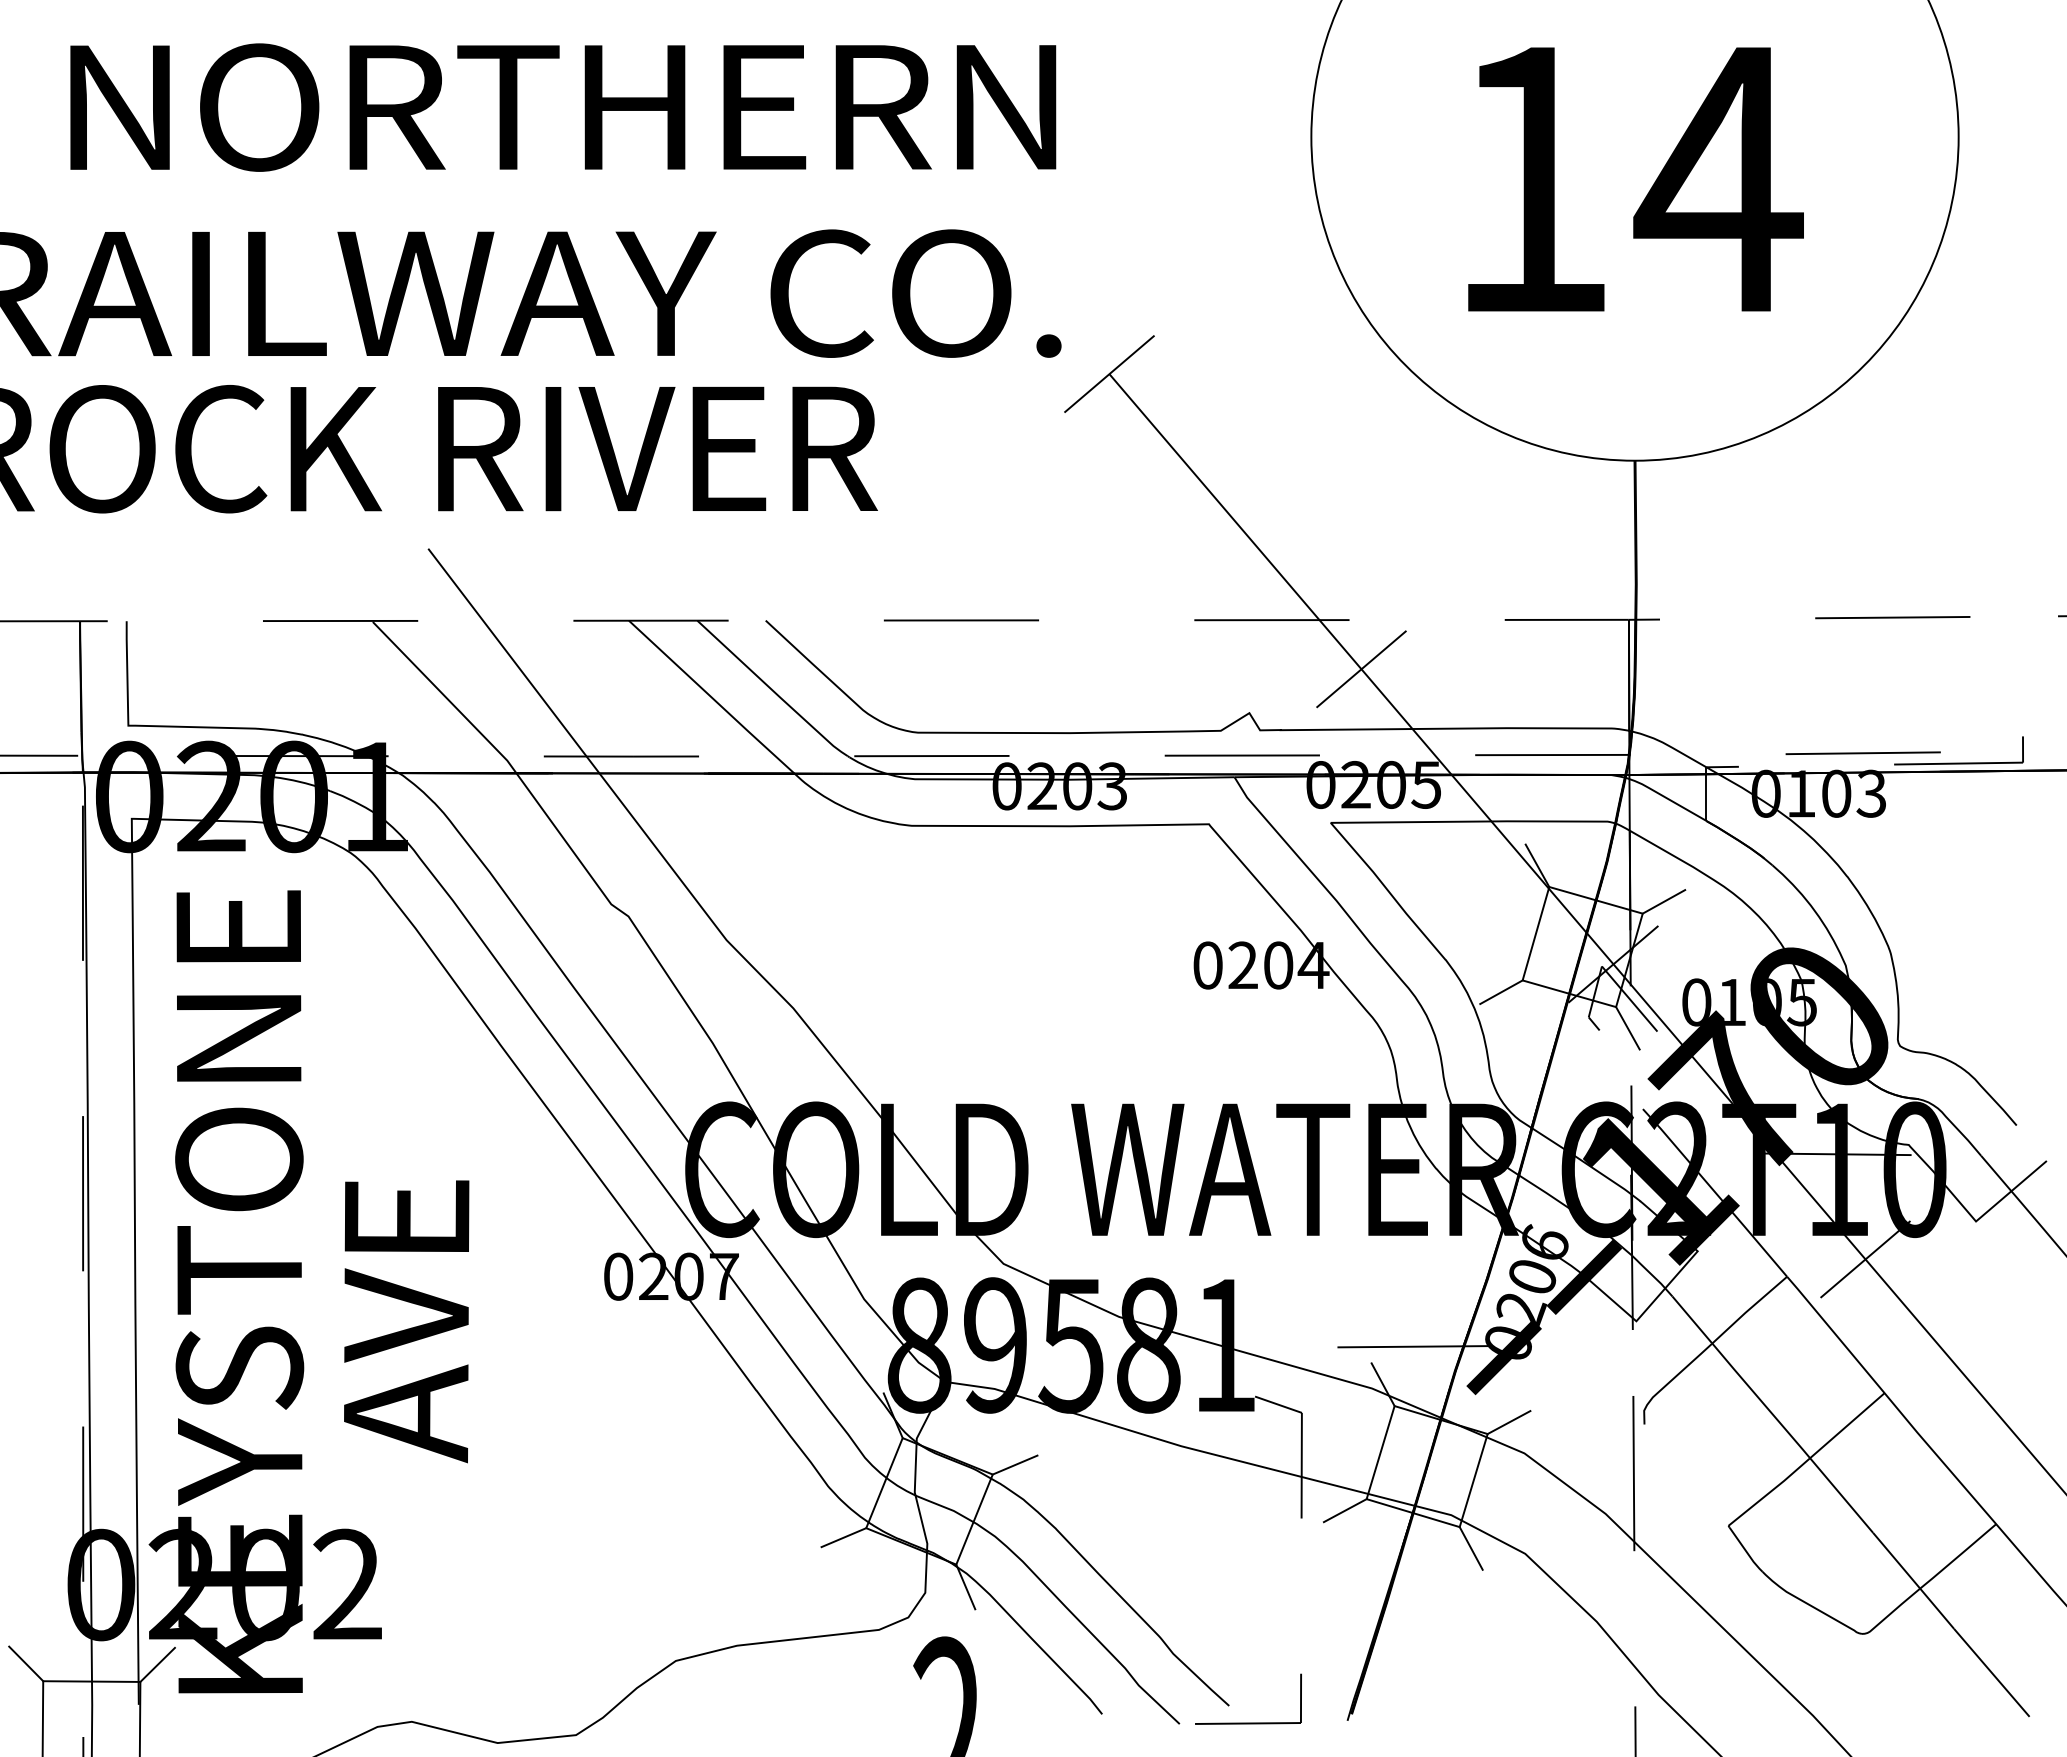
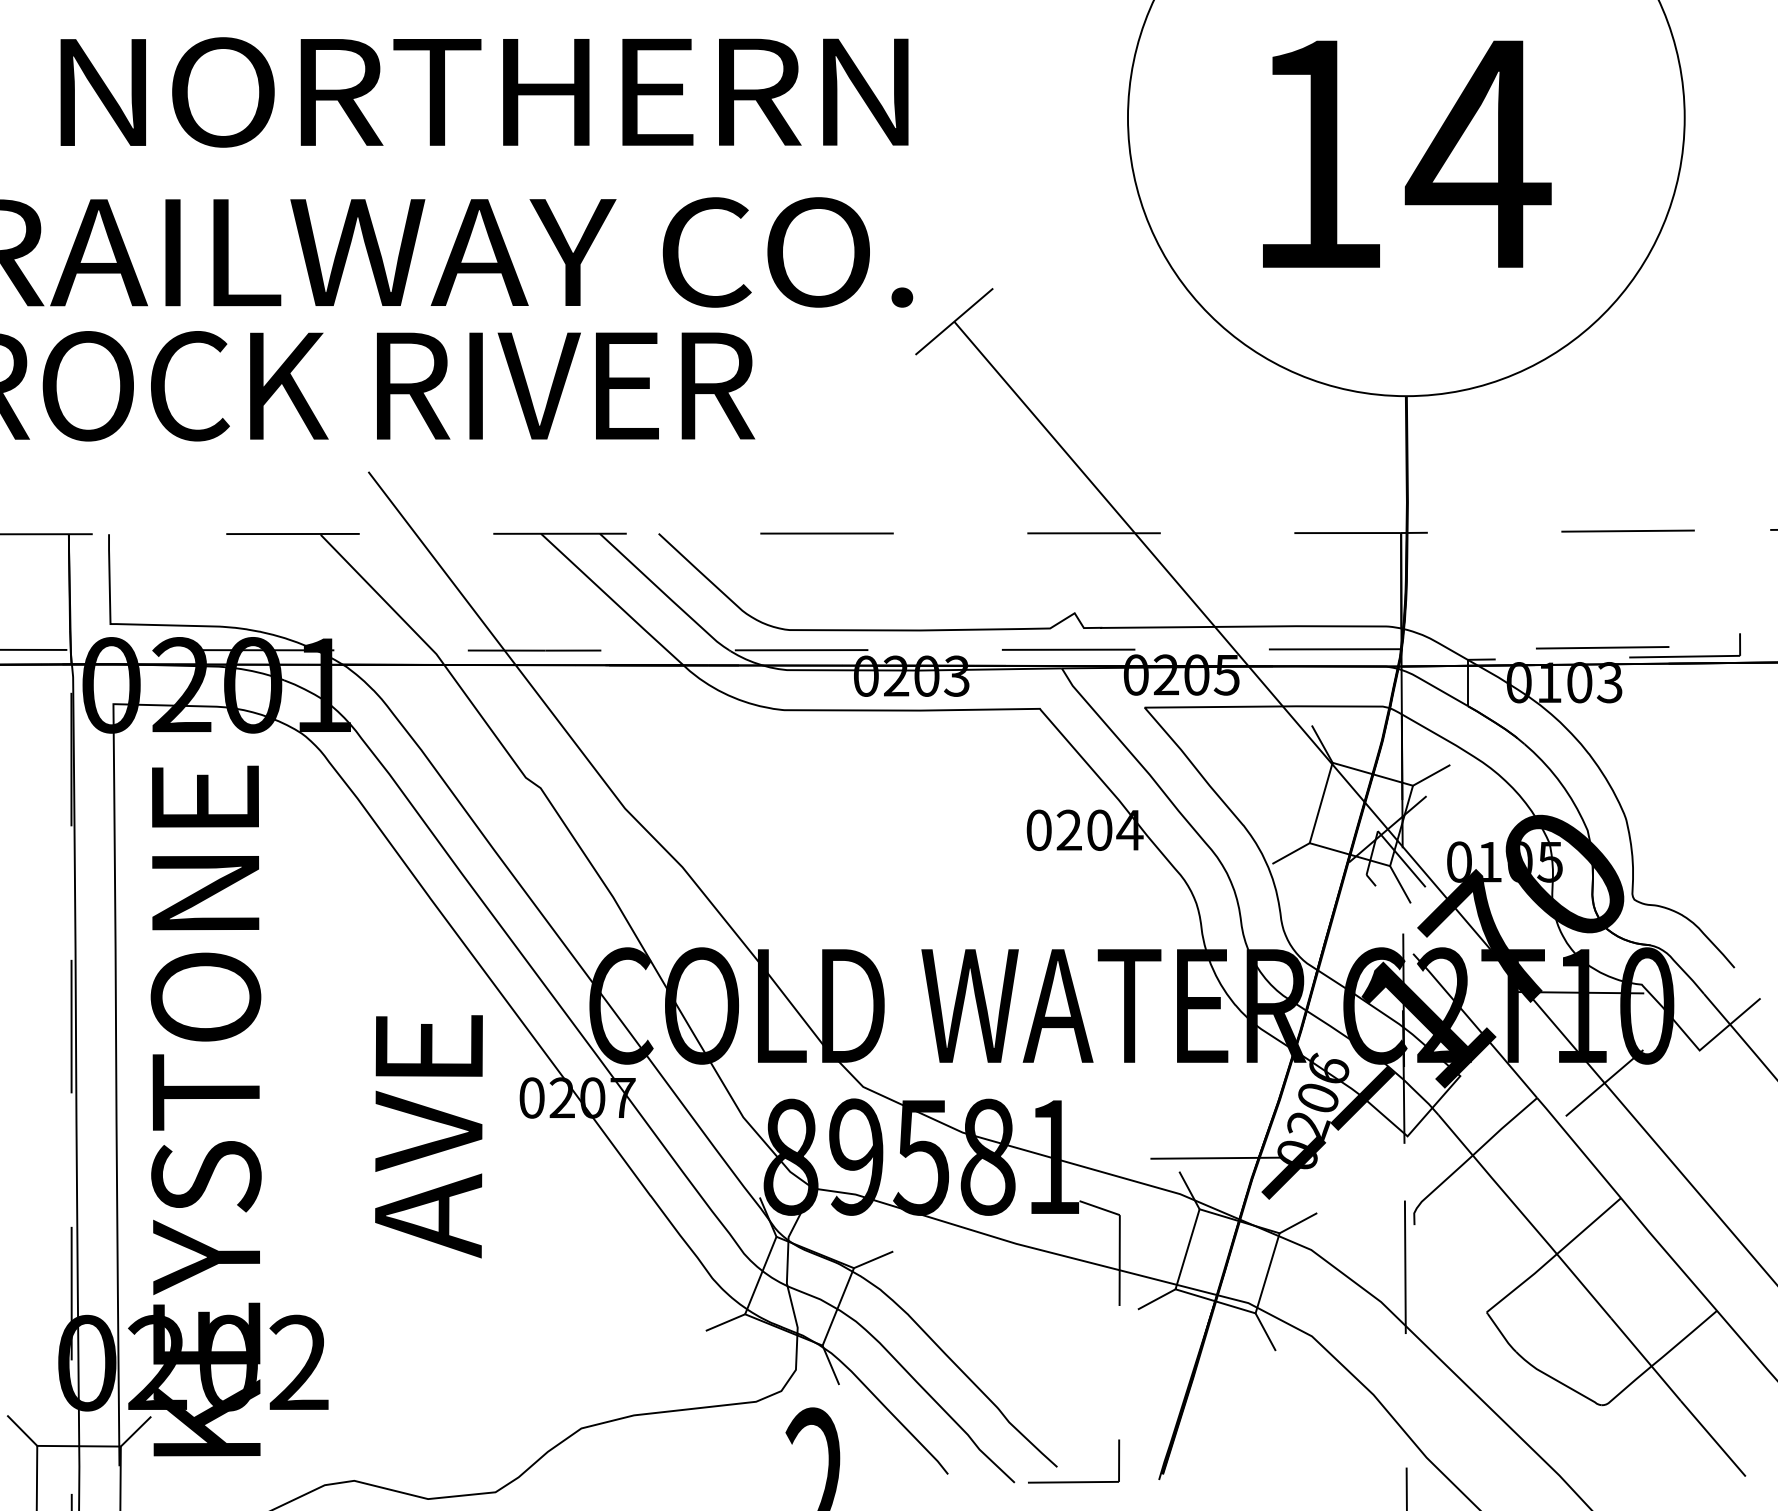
line: (1361, 669) -> (1171, 575), removed
text: (406, 1321) -> (428, 1136), moved

